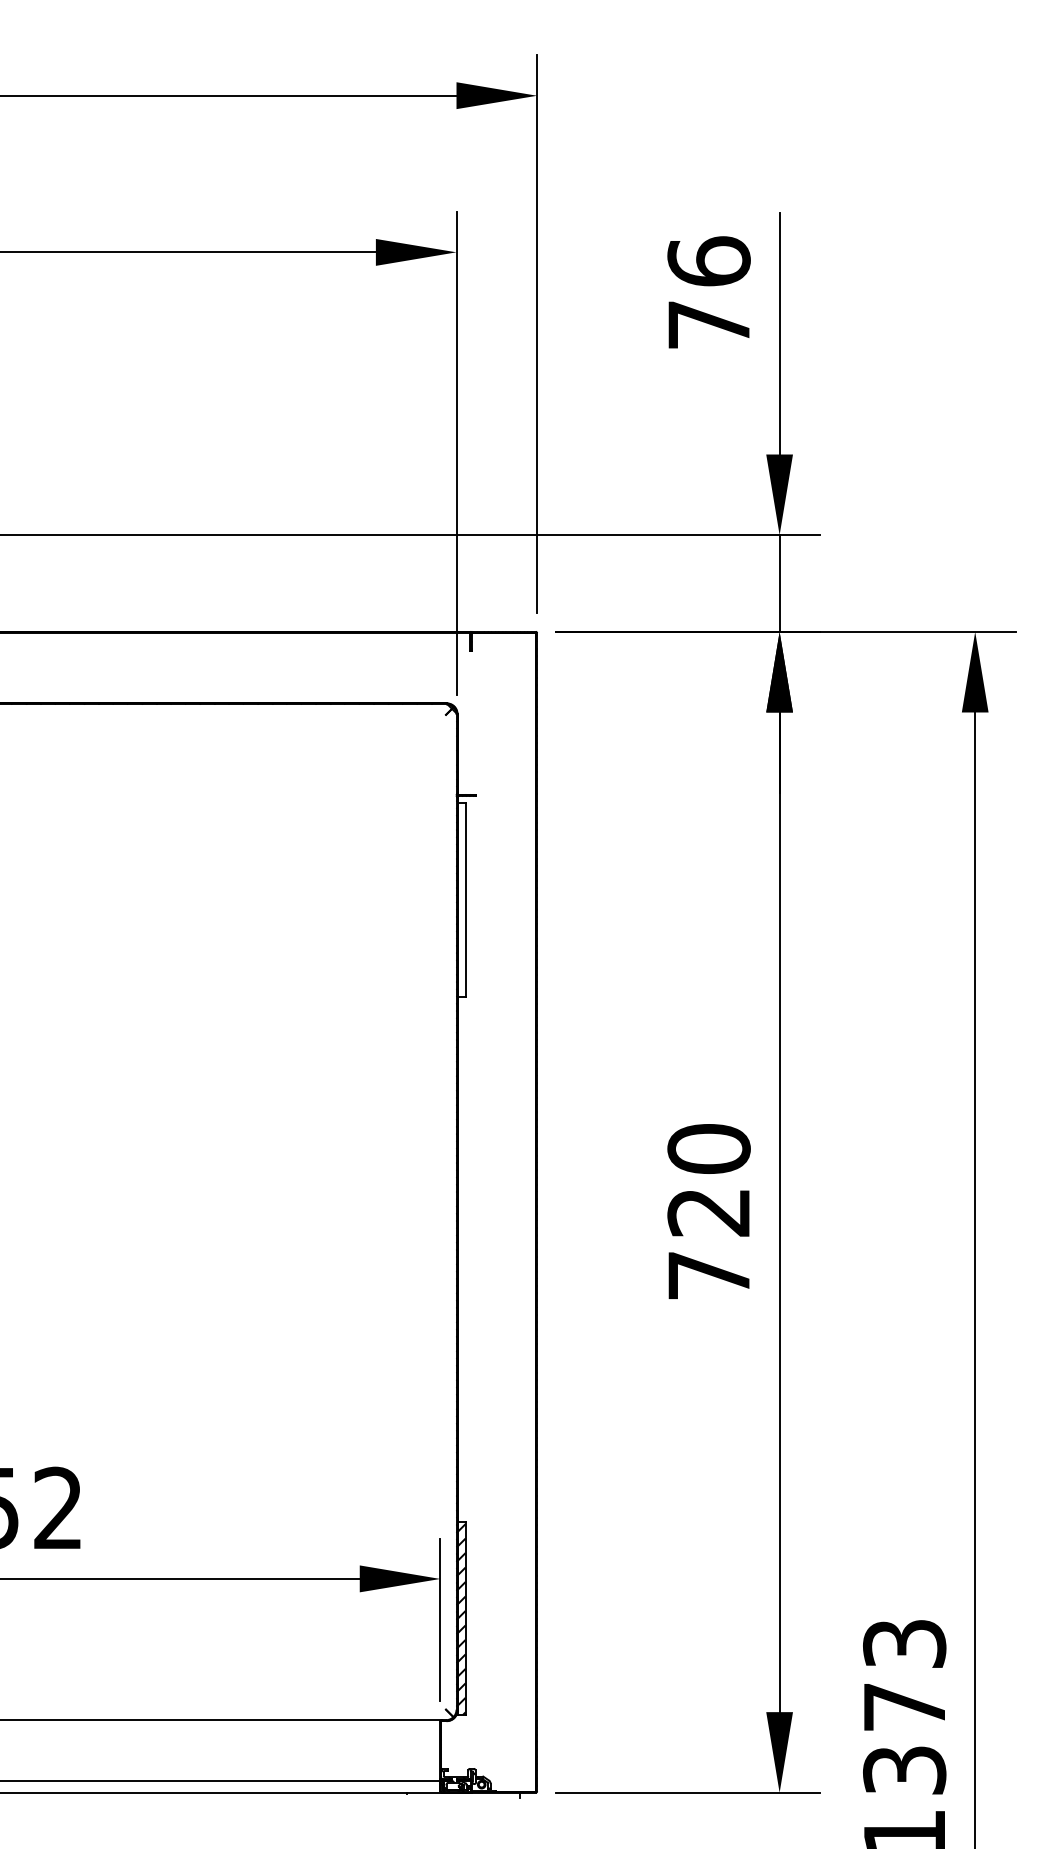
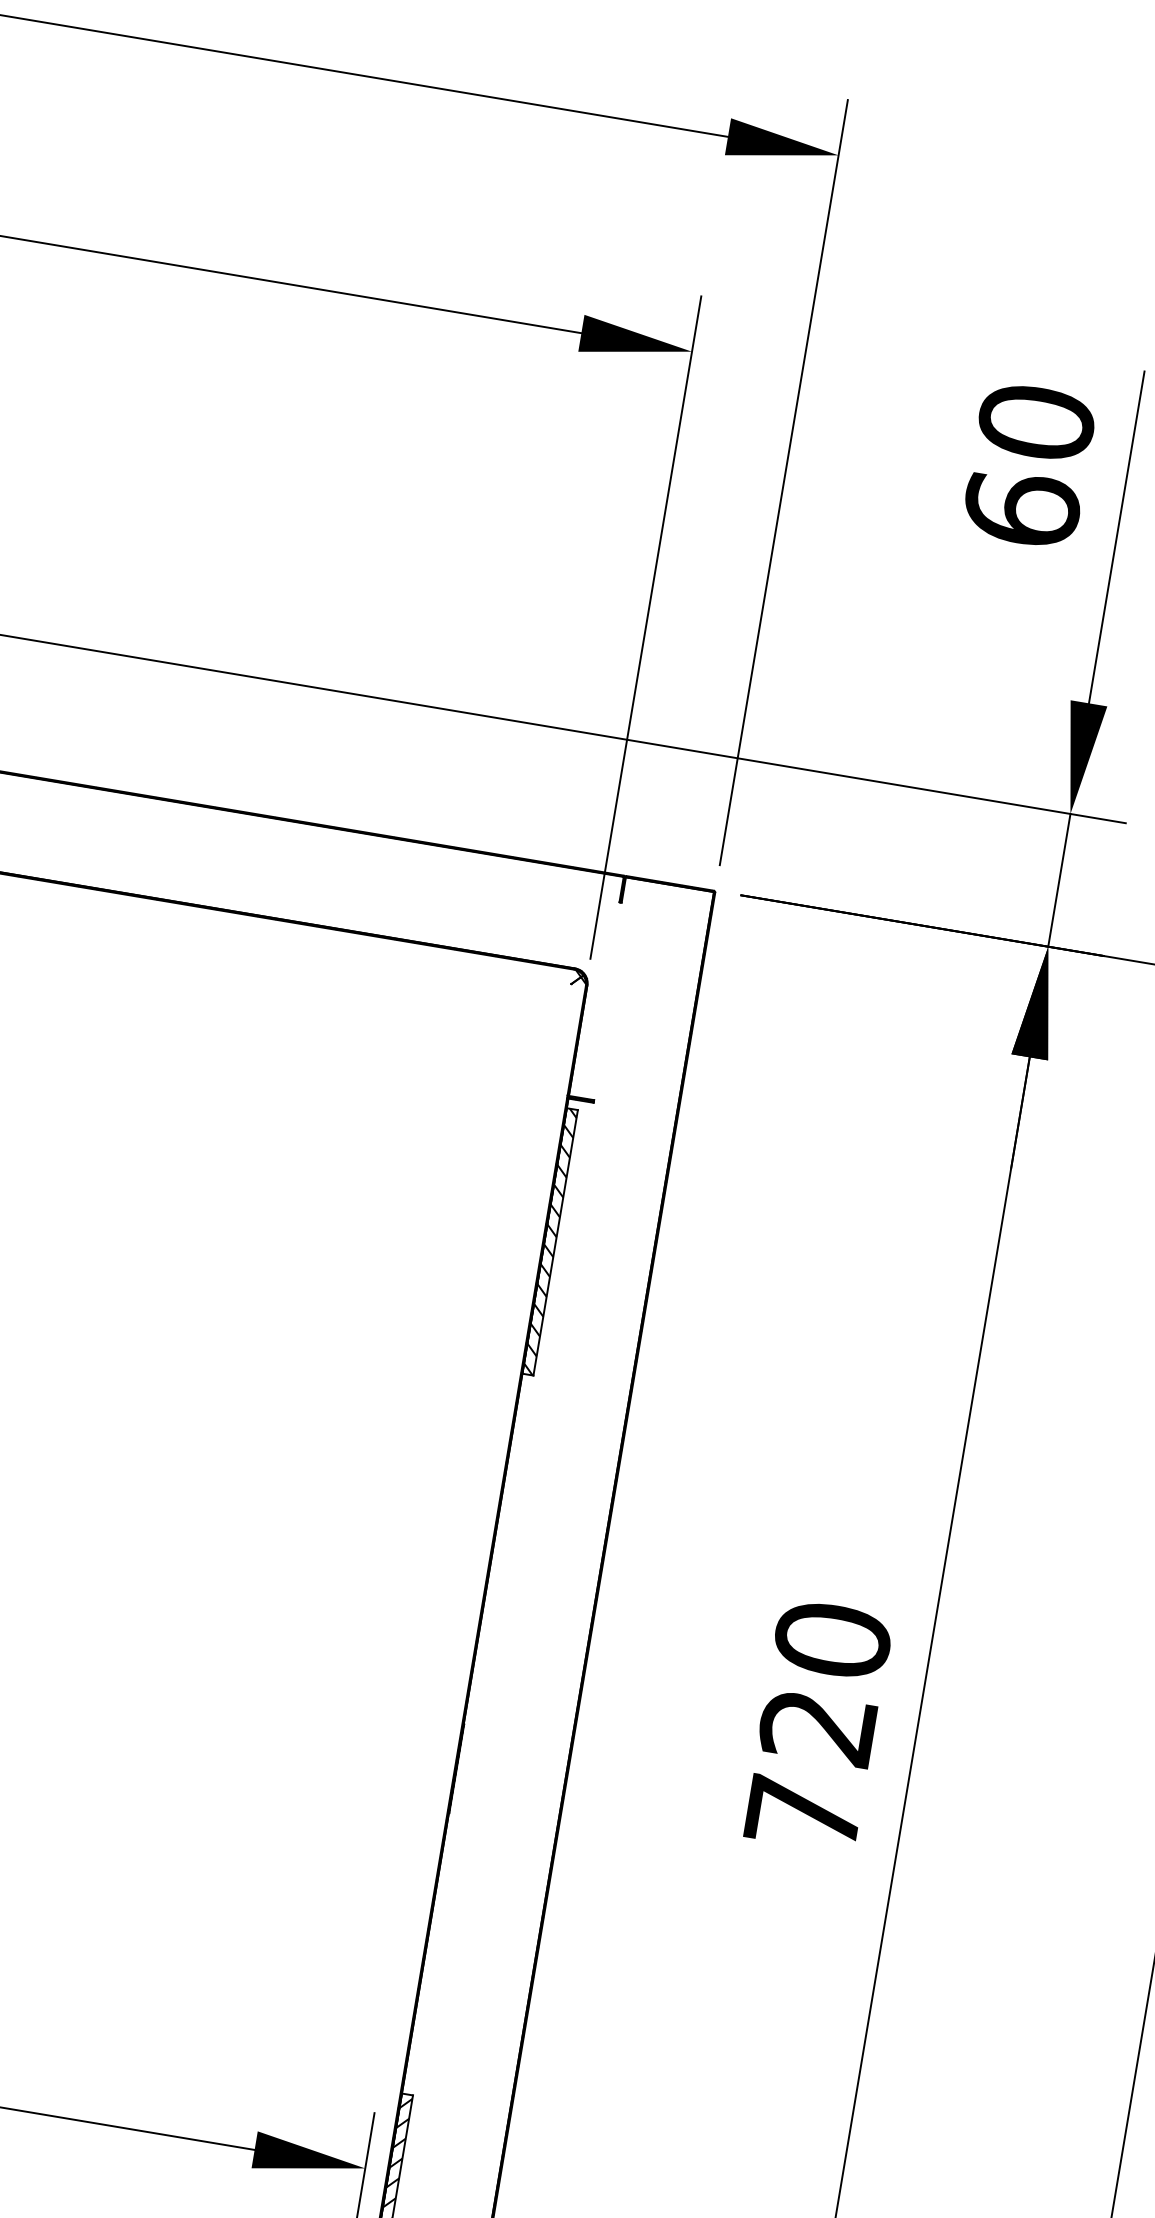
text: (708, 292) -> (1028, 464), 76 -> 60
hatch: (461, 899) -> (550, 1240), added

